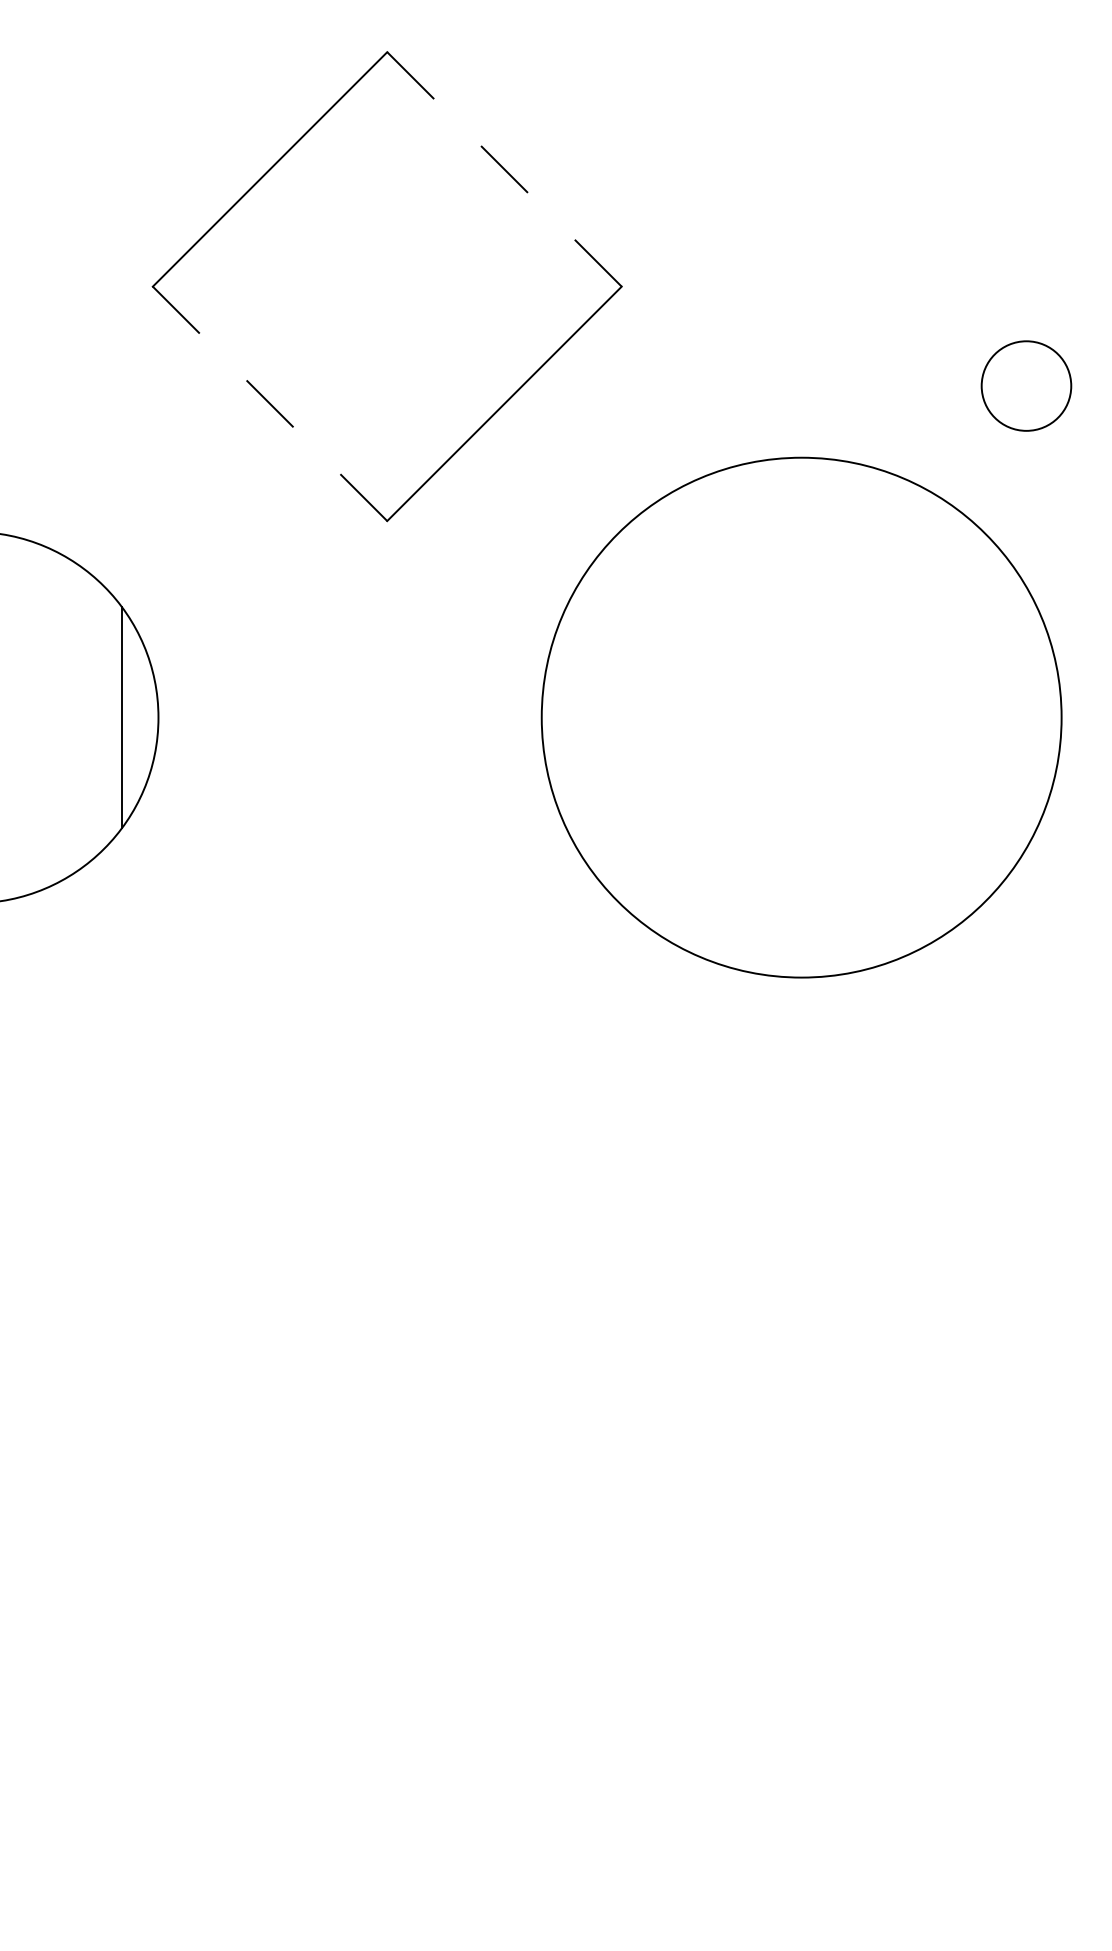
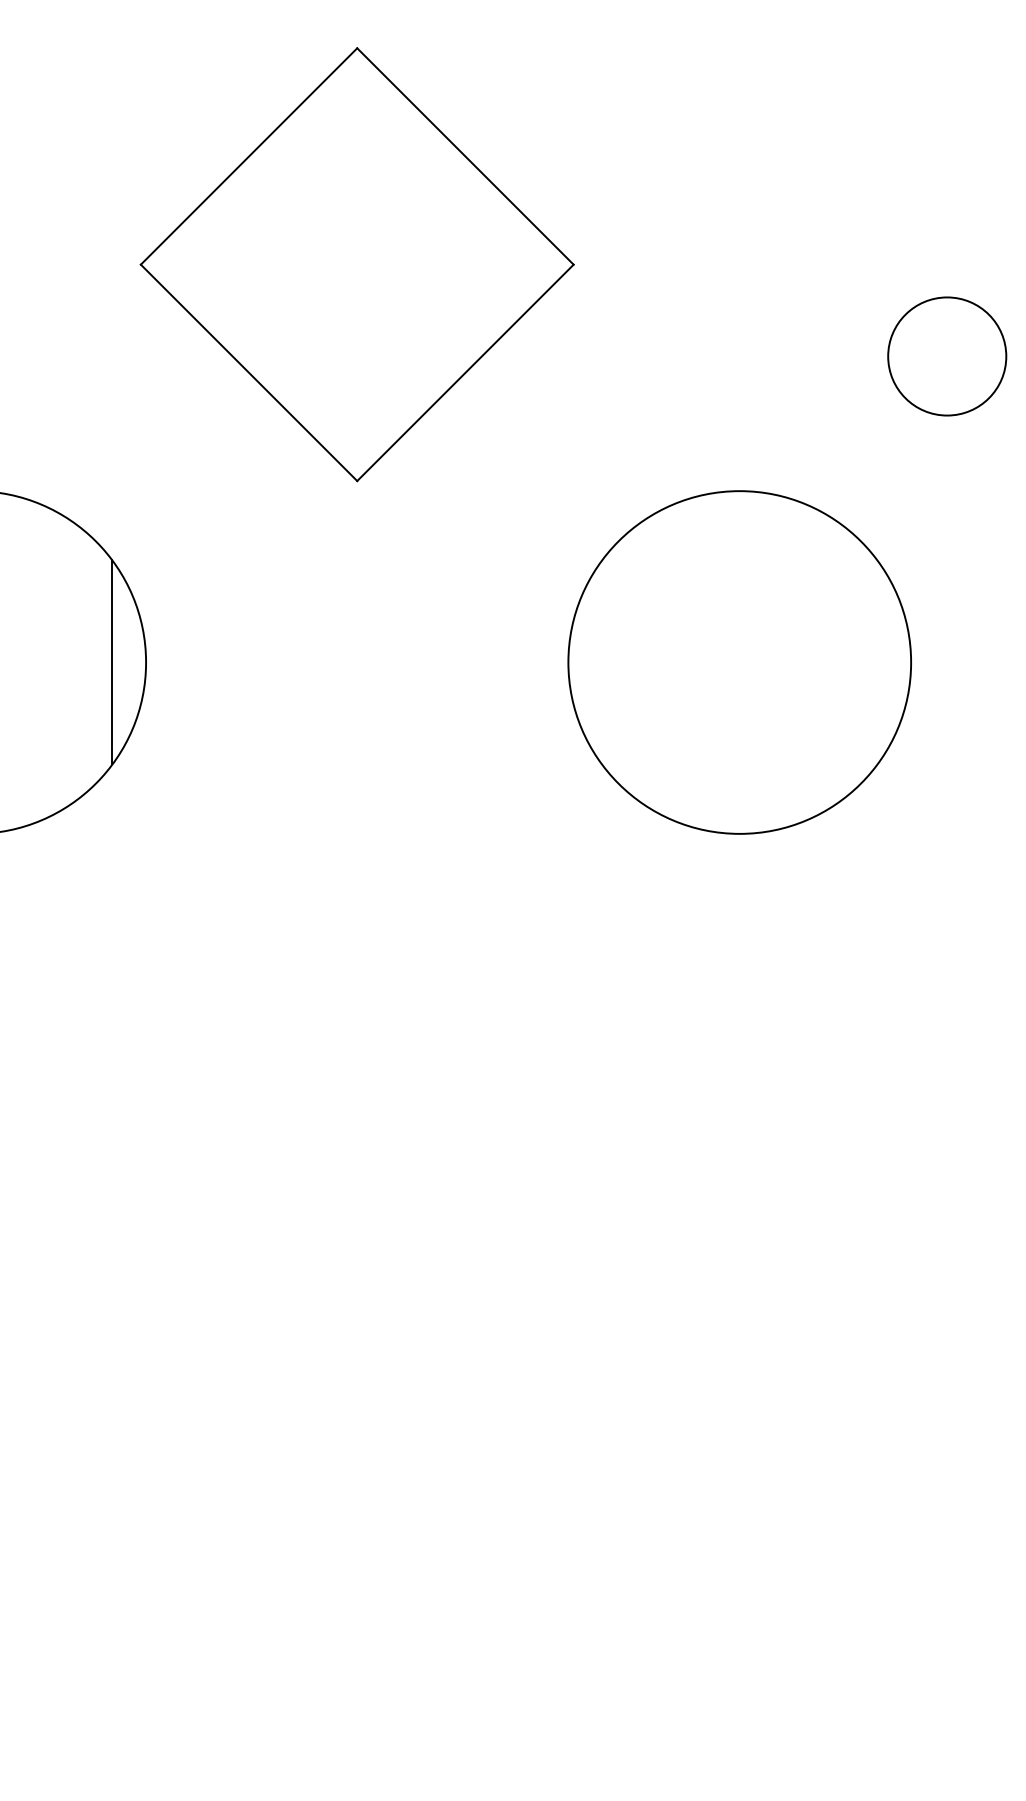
line: (504, 169) -> (465, 156), dashed -> solid
circle: (1026, 385) -> (947, 355), size x1.43
line: (270, 403) -> (249, 372), dashed -> solid
circle: (801, 717) -> (739, 662), size x0.71

